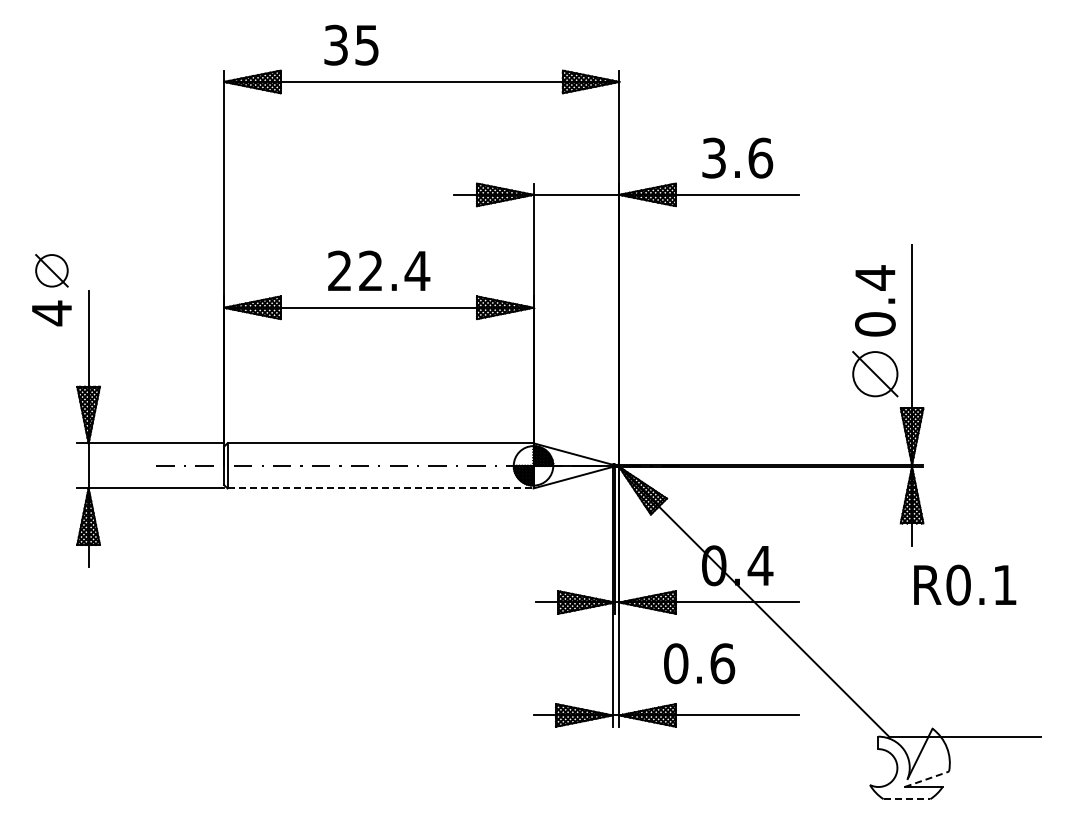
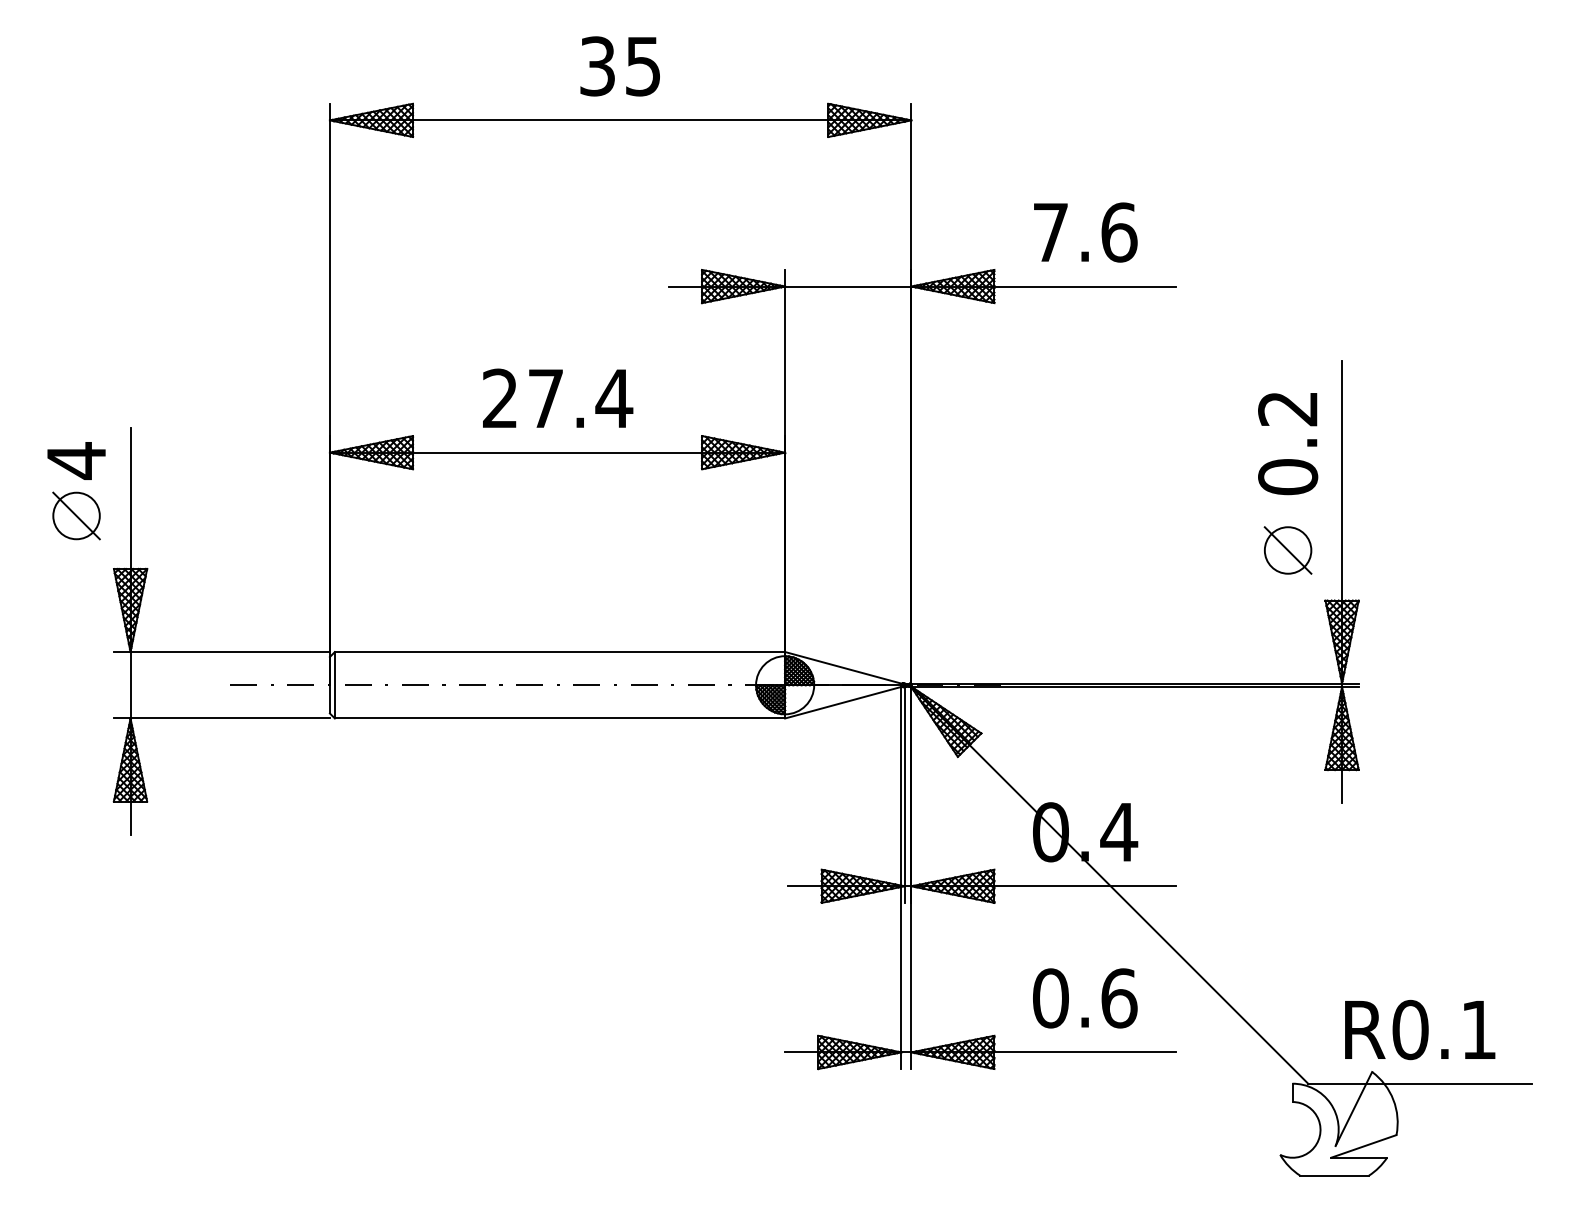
text: (351, 44) -> (620, 65), moved
text: (713, 157) -> (1049, 231), 3.6 -> 7.6
part: (51, 270) -> (75, 515), moved
text: (370, 270) -> (545, 397), 22.4 -> 27.4
text: (875, 277) -> (1288, 408), 0.4 -> 0.2
part: (875, 374) -> (1288, 550), size x0.71
line: (380, 488) -> (559, 718), dashed -> solid
text: (965, 584) -> (1420, 1028), moved
text: (699, 663) -> (1085, 998), moved
line: (927, 779) -> (1364, 1146), dashed -> solid
line: (907, 799) -> (1335, 1176), dashed -> solid

